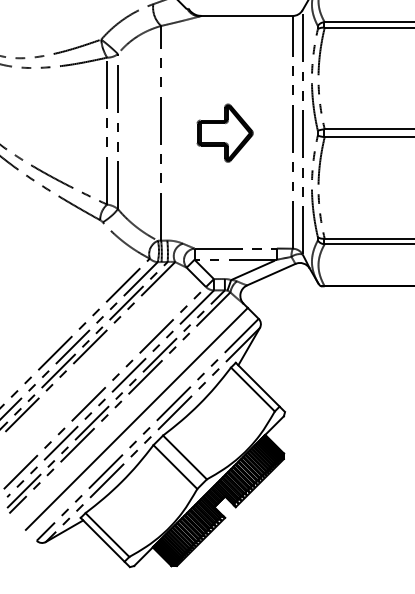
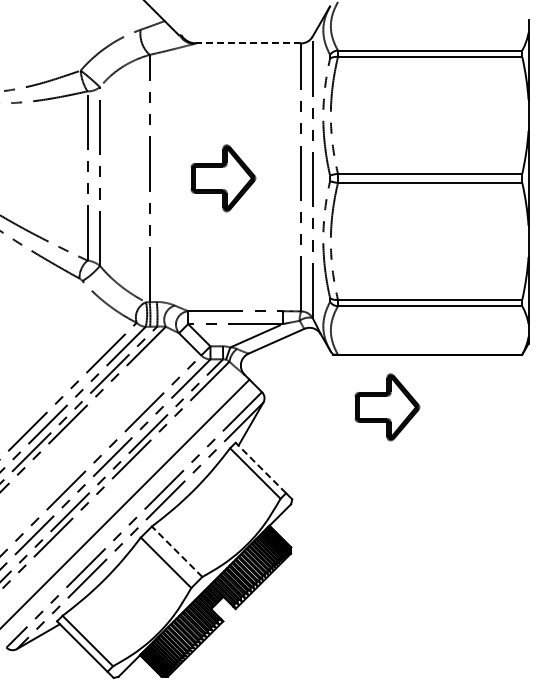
line: (246, 16) -> (248, 43), solid -> dashed
part: (367, 332) -> (387, 407), added
line: (257, 385) -> (260, 468), solid -> dashed
line: (185, 457) -> (177, 551), solid -> dashed

